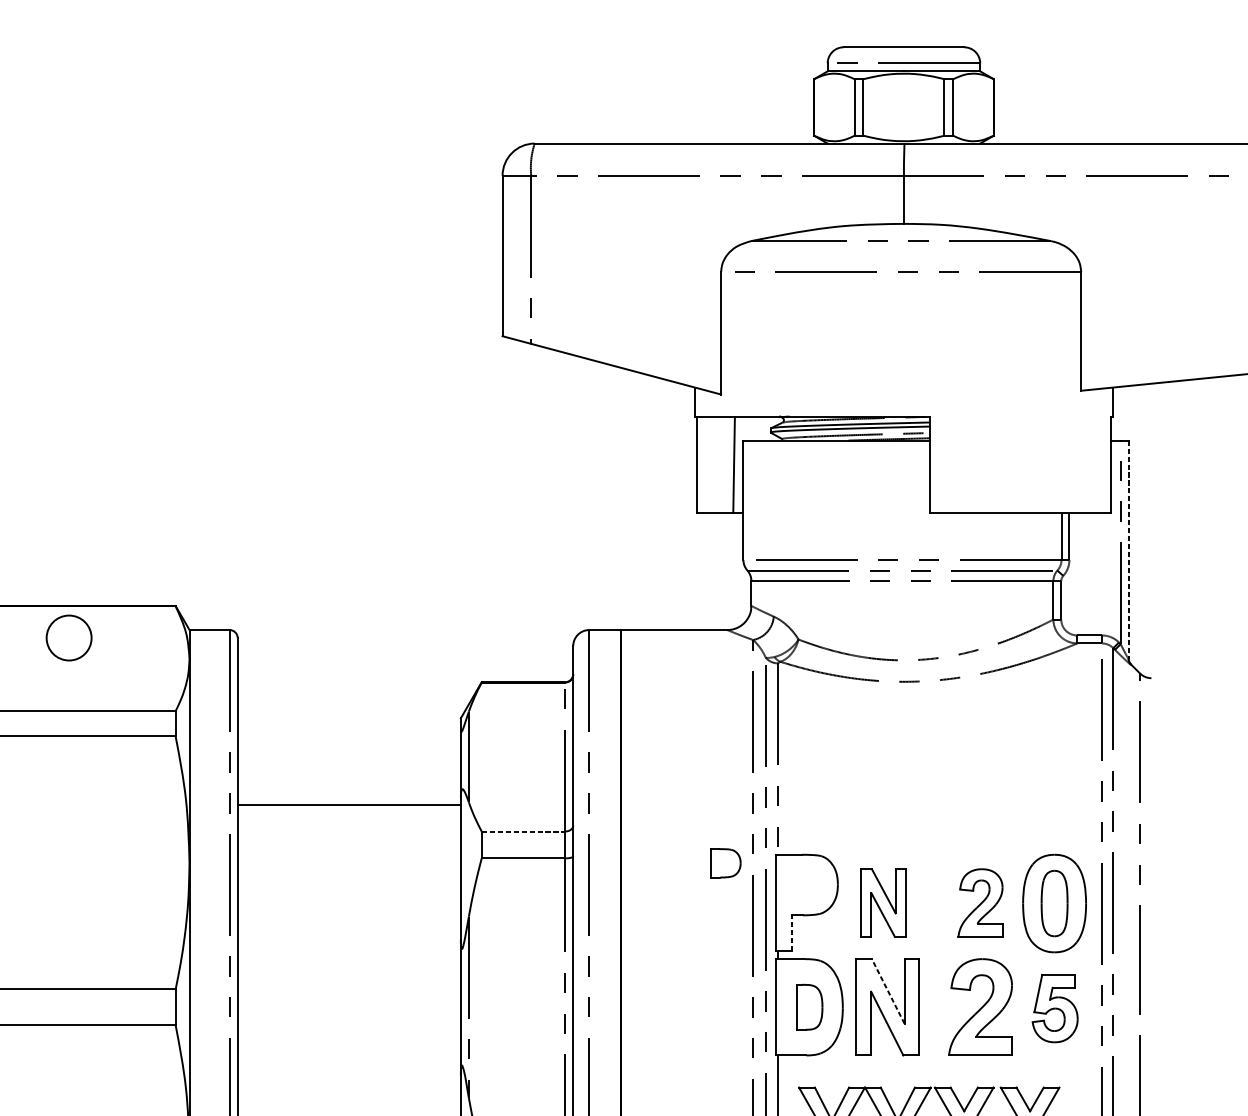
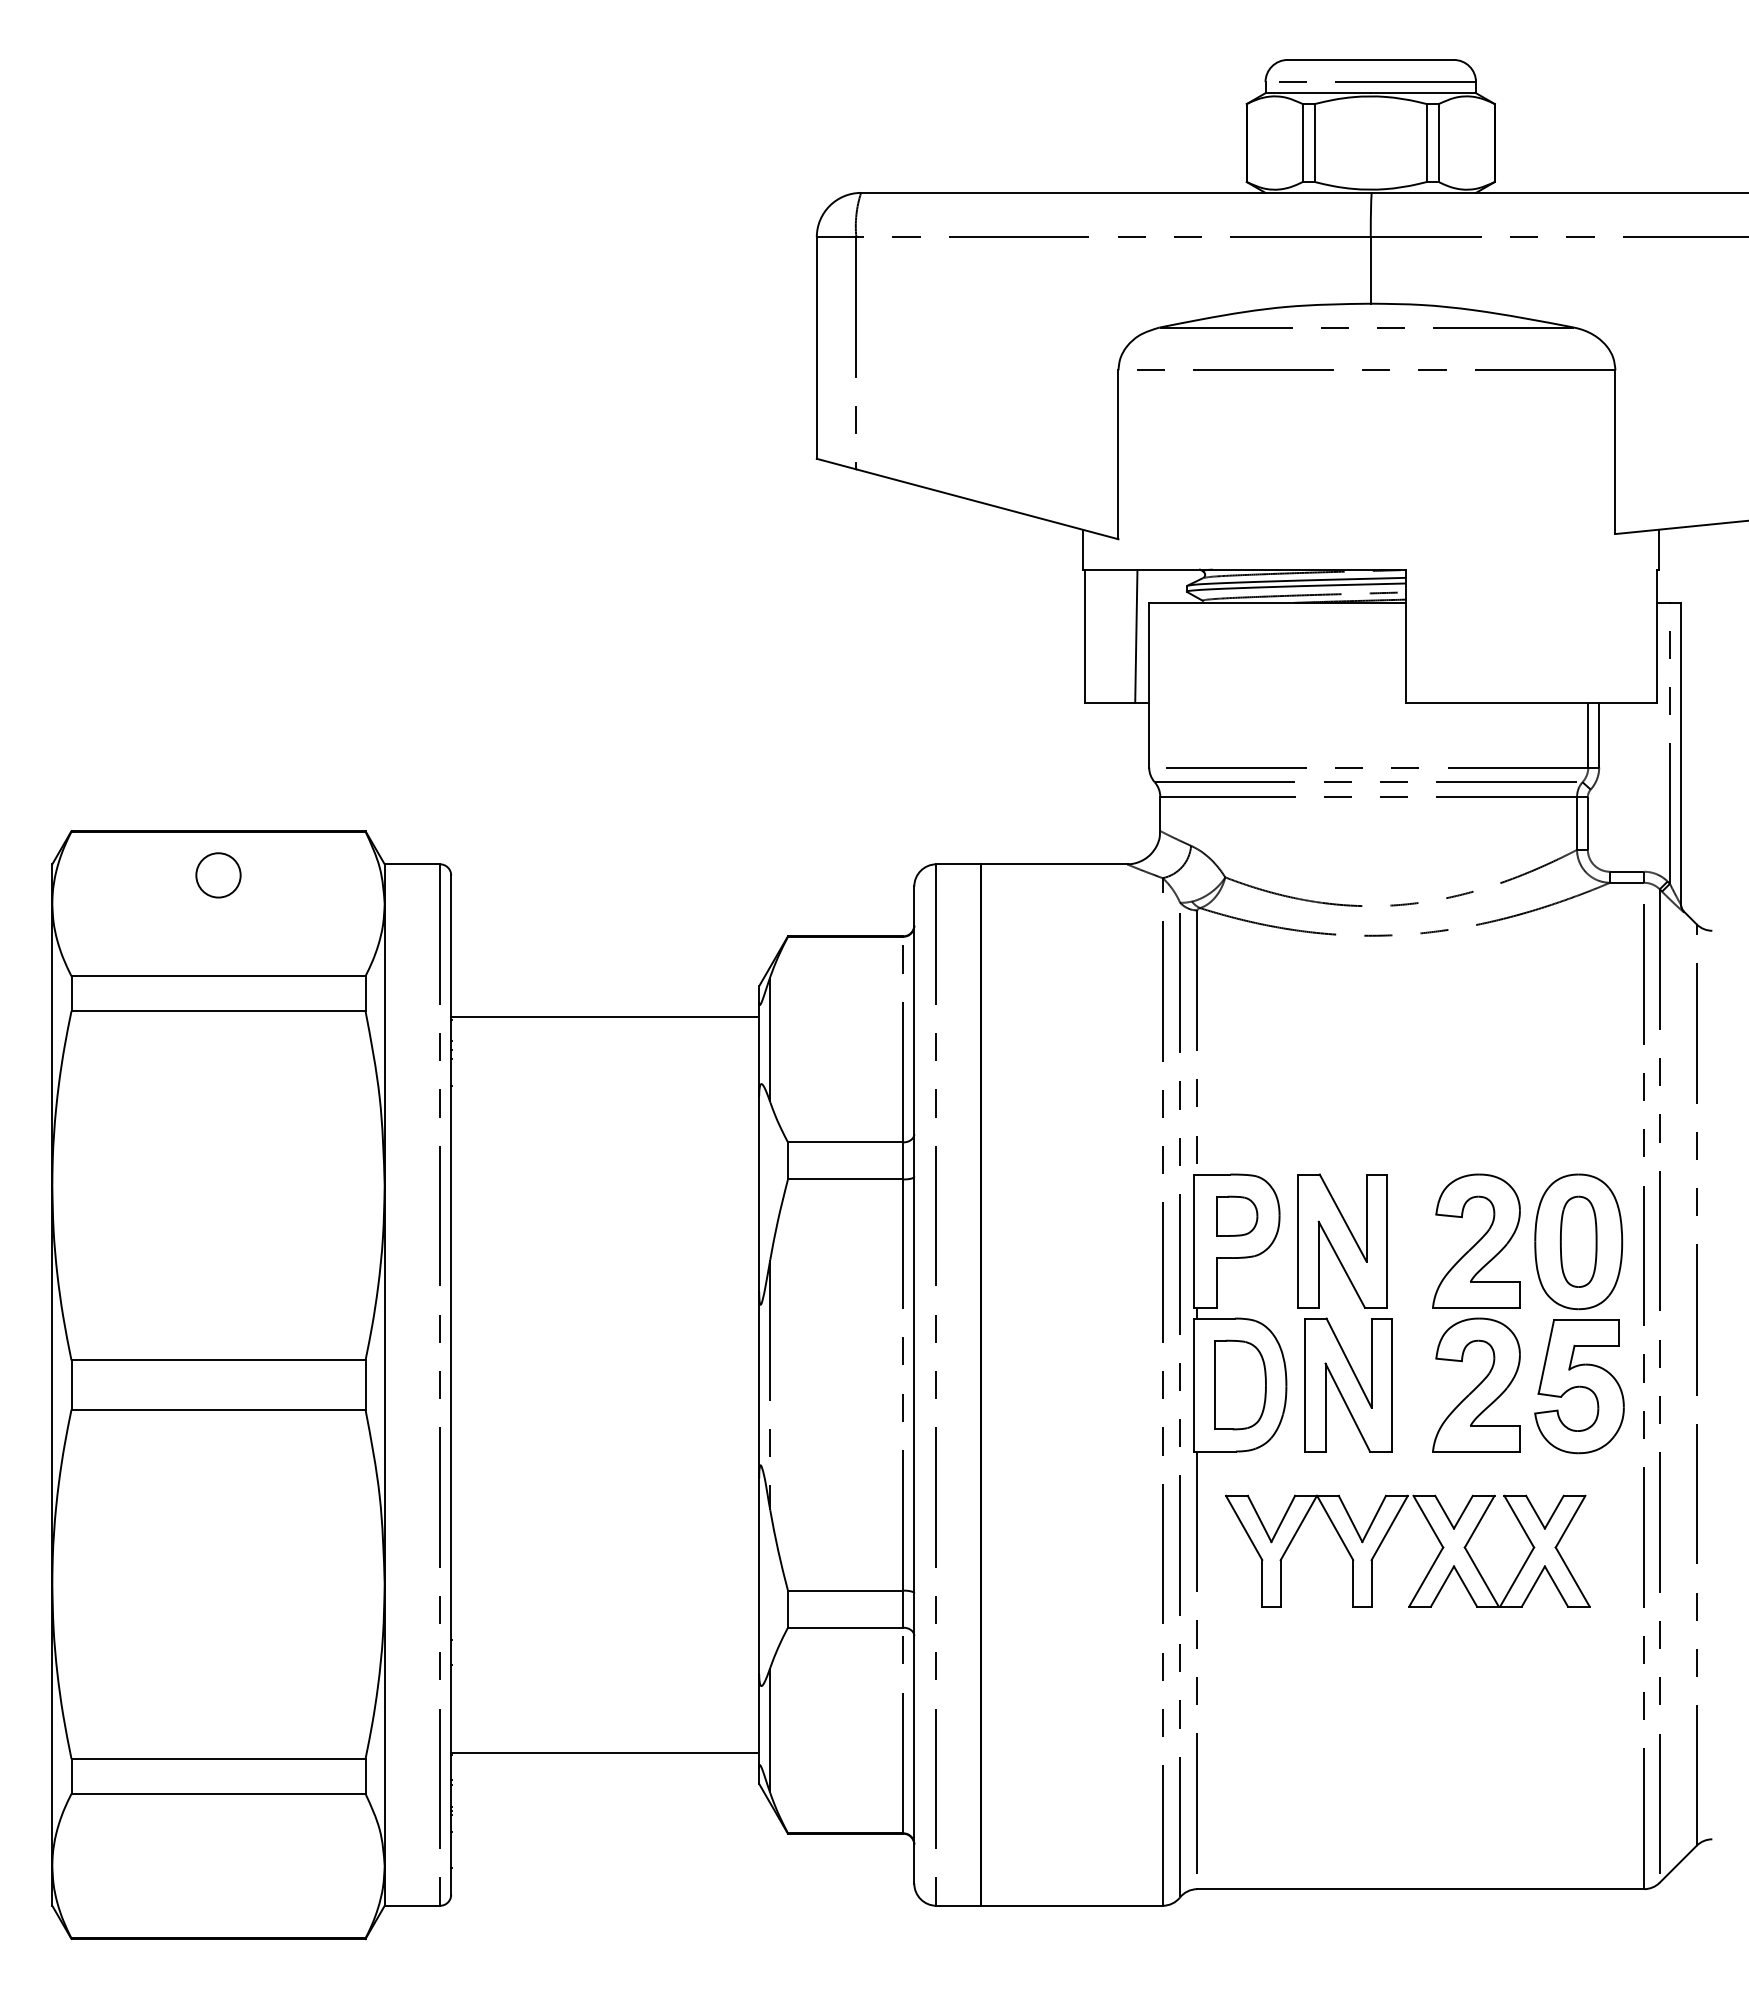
line: (1129, 549) -> (1681, 753), dashed -> solid
circle: (69, 638) -> (218, 875), size x0.71
line: (349, 804) -> (605, 1017), moved
line: (523, 831) -> (845, 1142), dashed -> solid
part: (726, 862) -> (1237, 1215), moved
part: (883, 902) -> (1342, 1240), size x1.43
part: (980, 902) -> (1476, 1240), size x1.43
line: (792, 933) -> (1216, 1282), dashed -> solid
line: (888, 991) -> (1349, 1363), dashed -> solid
part: (809, 1006) -> (1240, 1384), size x1.43
part: (1055, 1008) -> (1579, 1386), size x1.43

